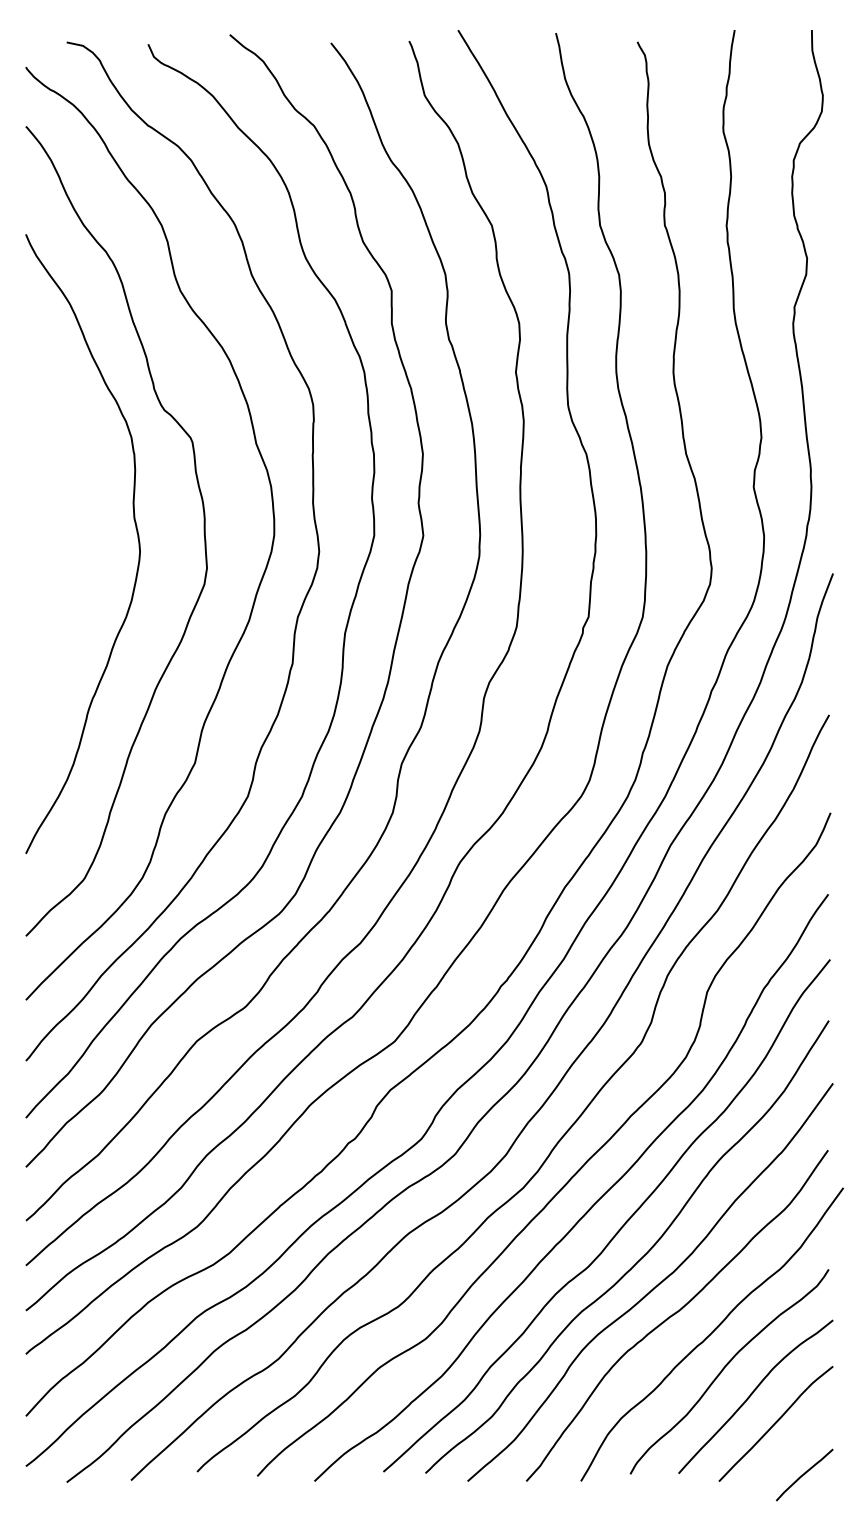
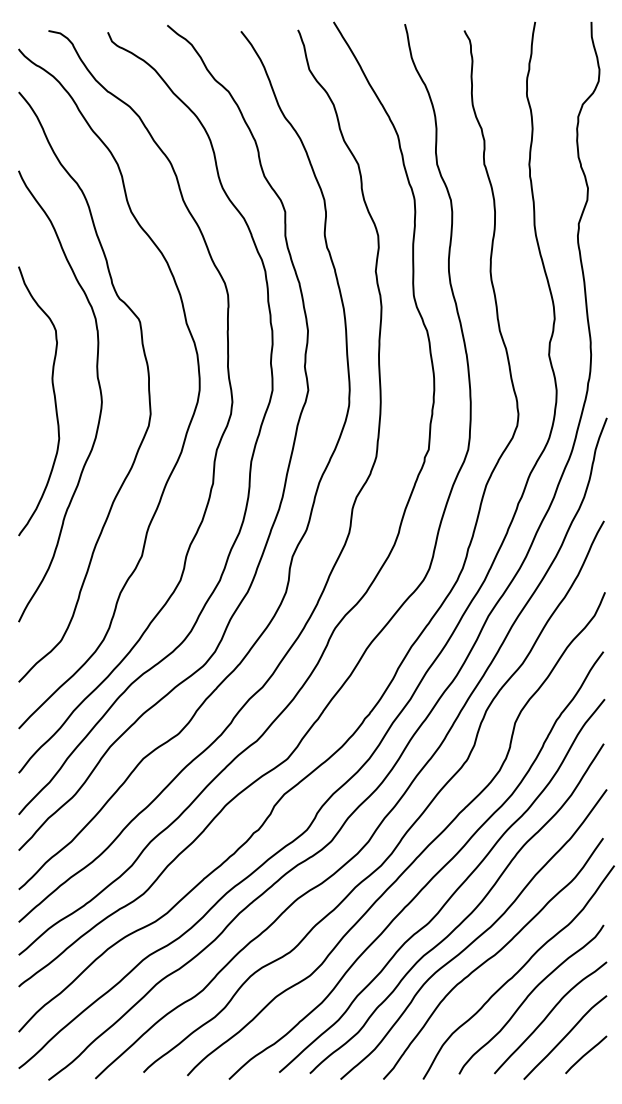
curve: (75, 550) -> (54, 401), added
curve: (805, 1474) -> (586, 1054), moved

